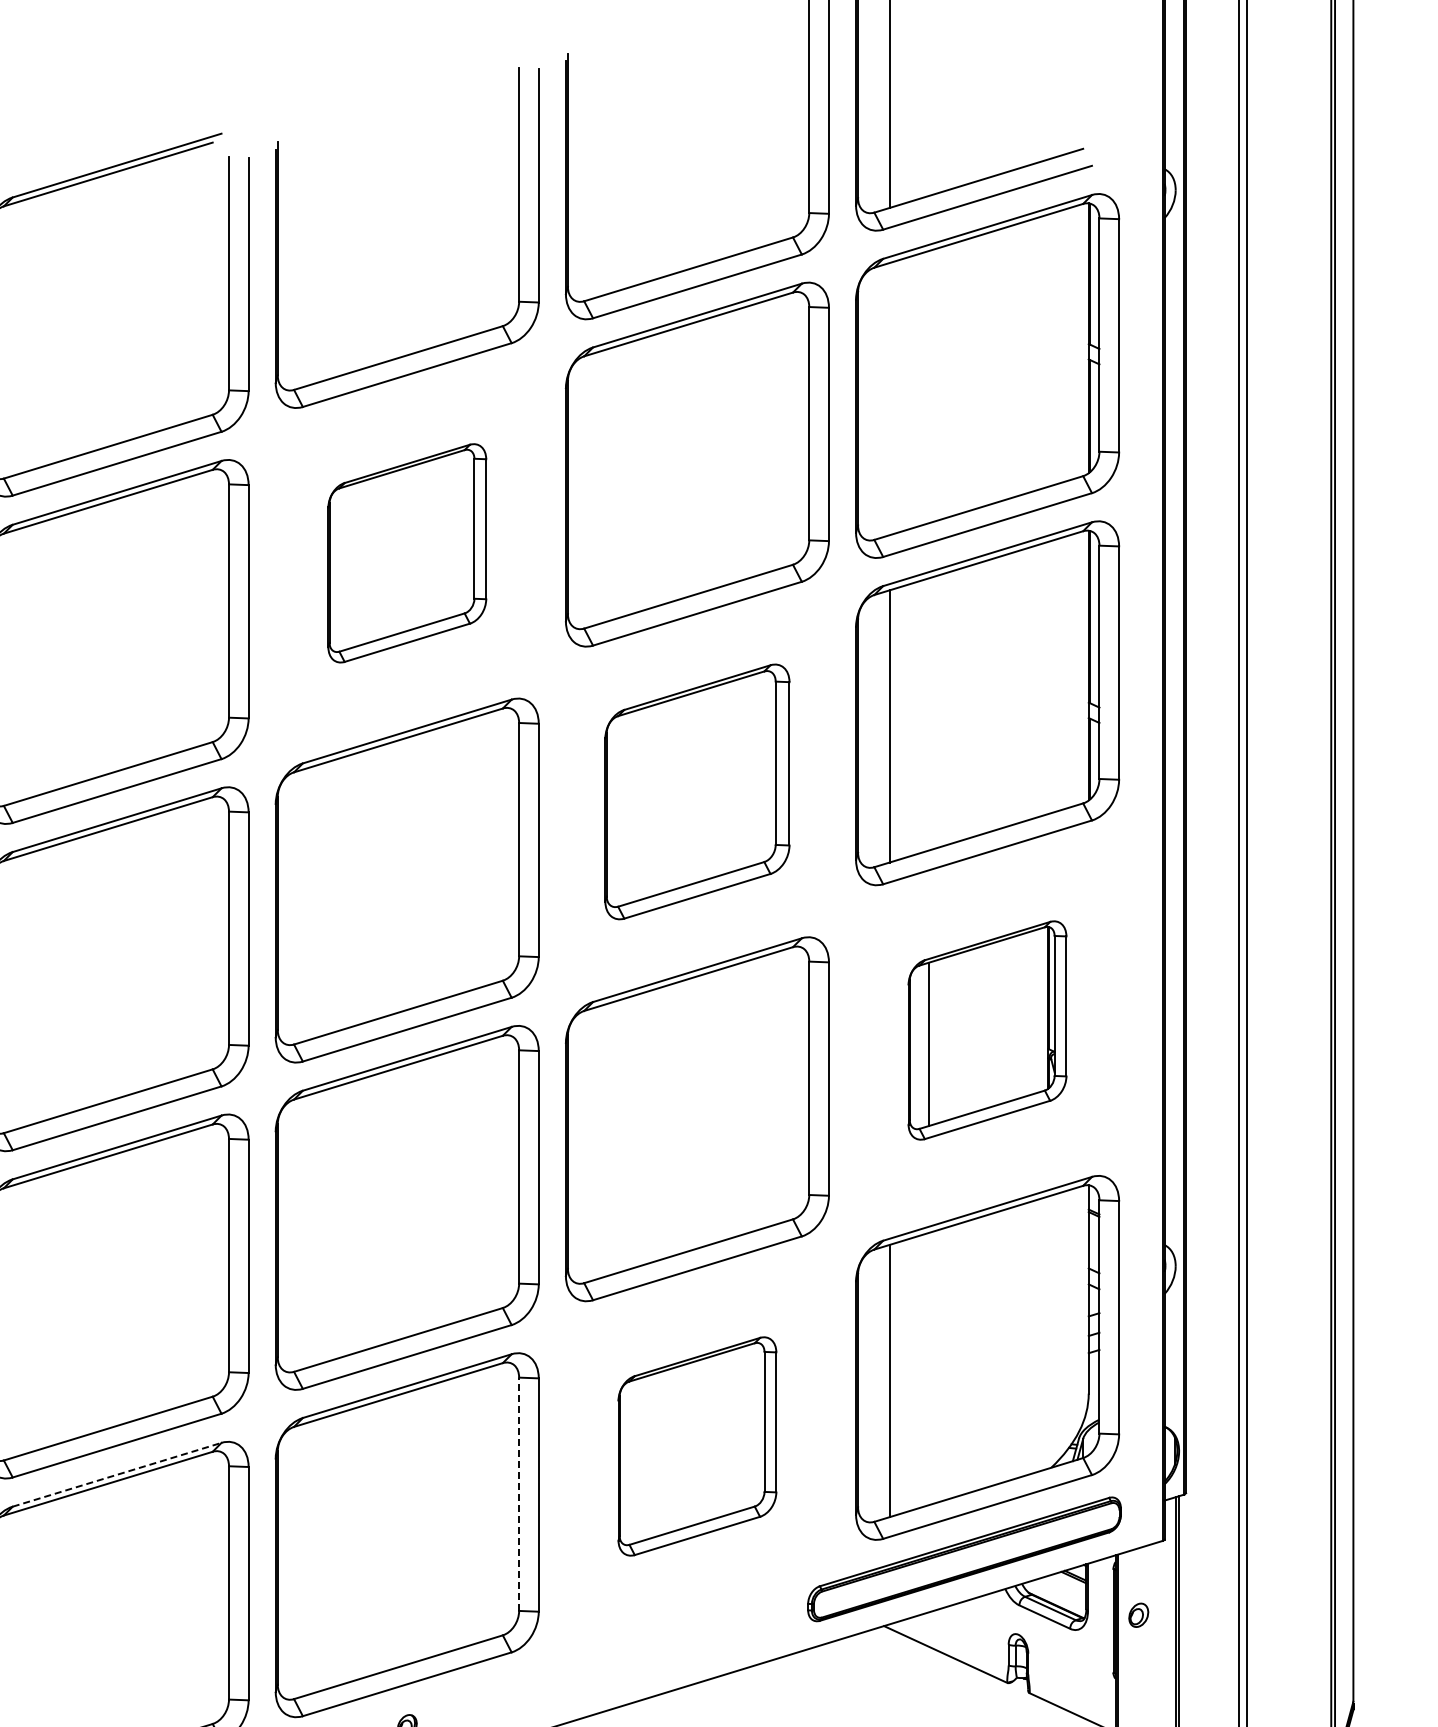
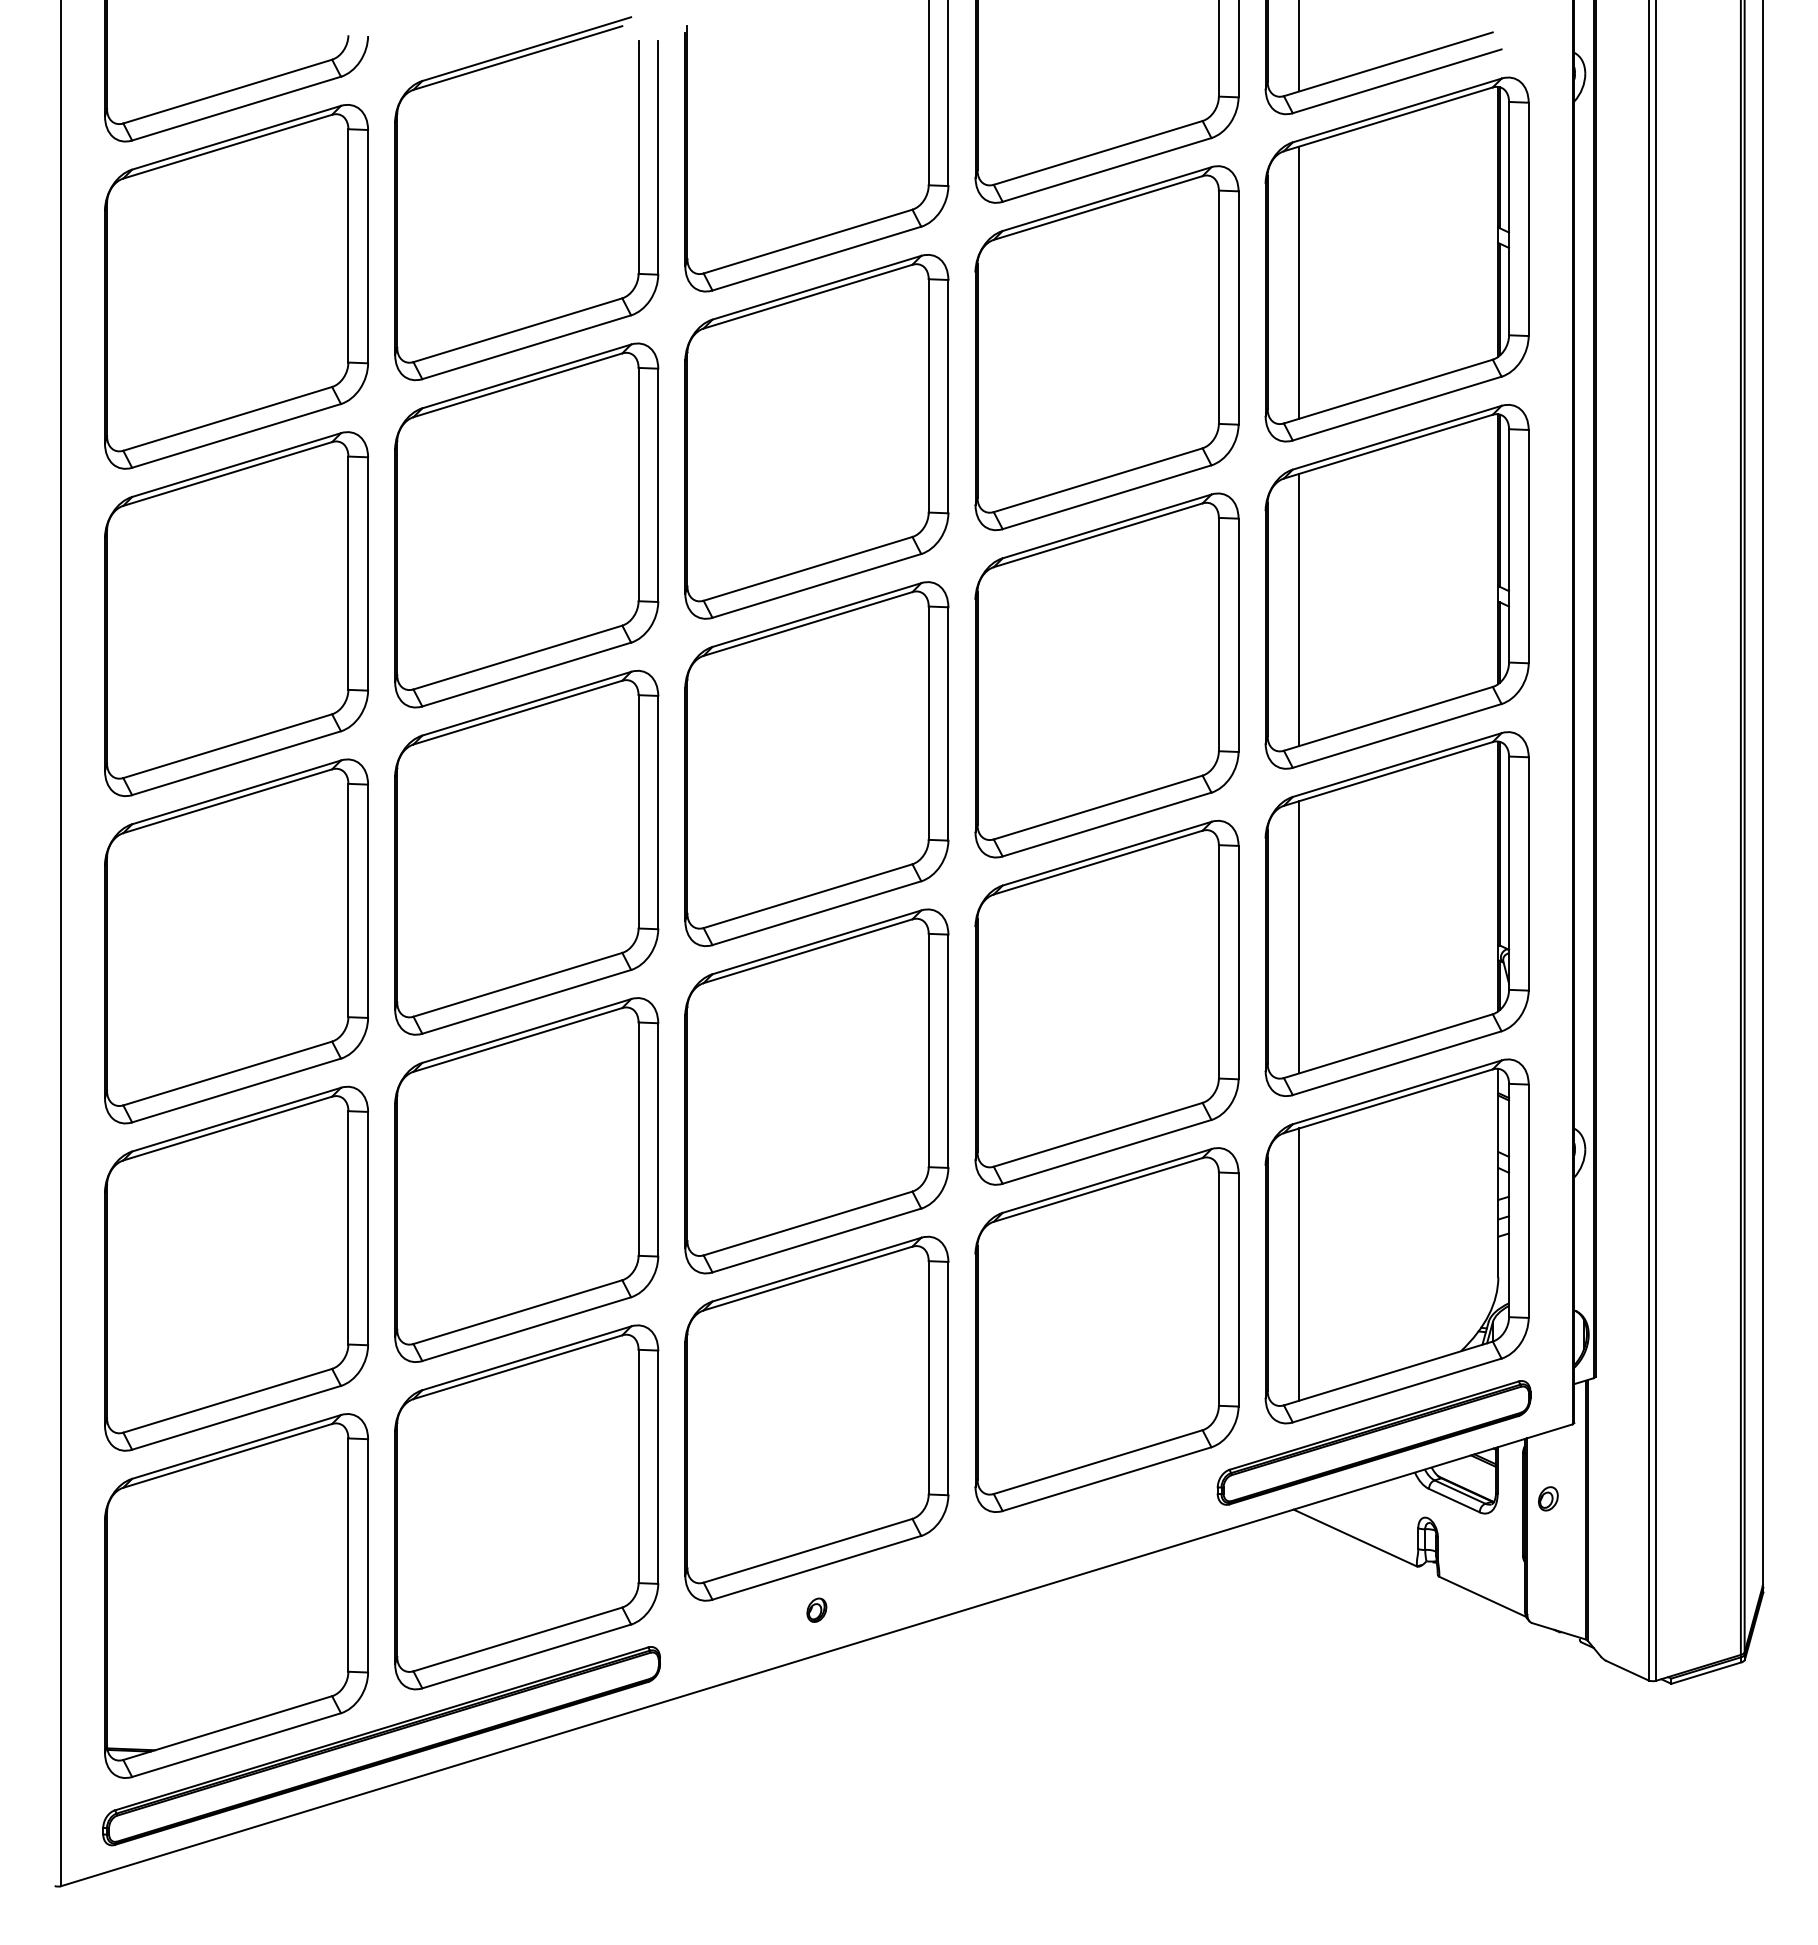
line: (889, 398) -> (1299, 282), added
part: (406, 552) -> (816, 436), size x1.67
part: (696, 791) -> (1106, 675), size x1.43
part: (986, 1029) -> (1396, 913), size x1.67
part: (696, 1445) -> (1106, 1329), size x1.67
line: (117, 1474) -> (527, 1358), dashed -> solid
line: (518, 1493) -> (928, 1377), dashed -> solid

